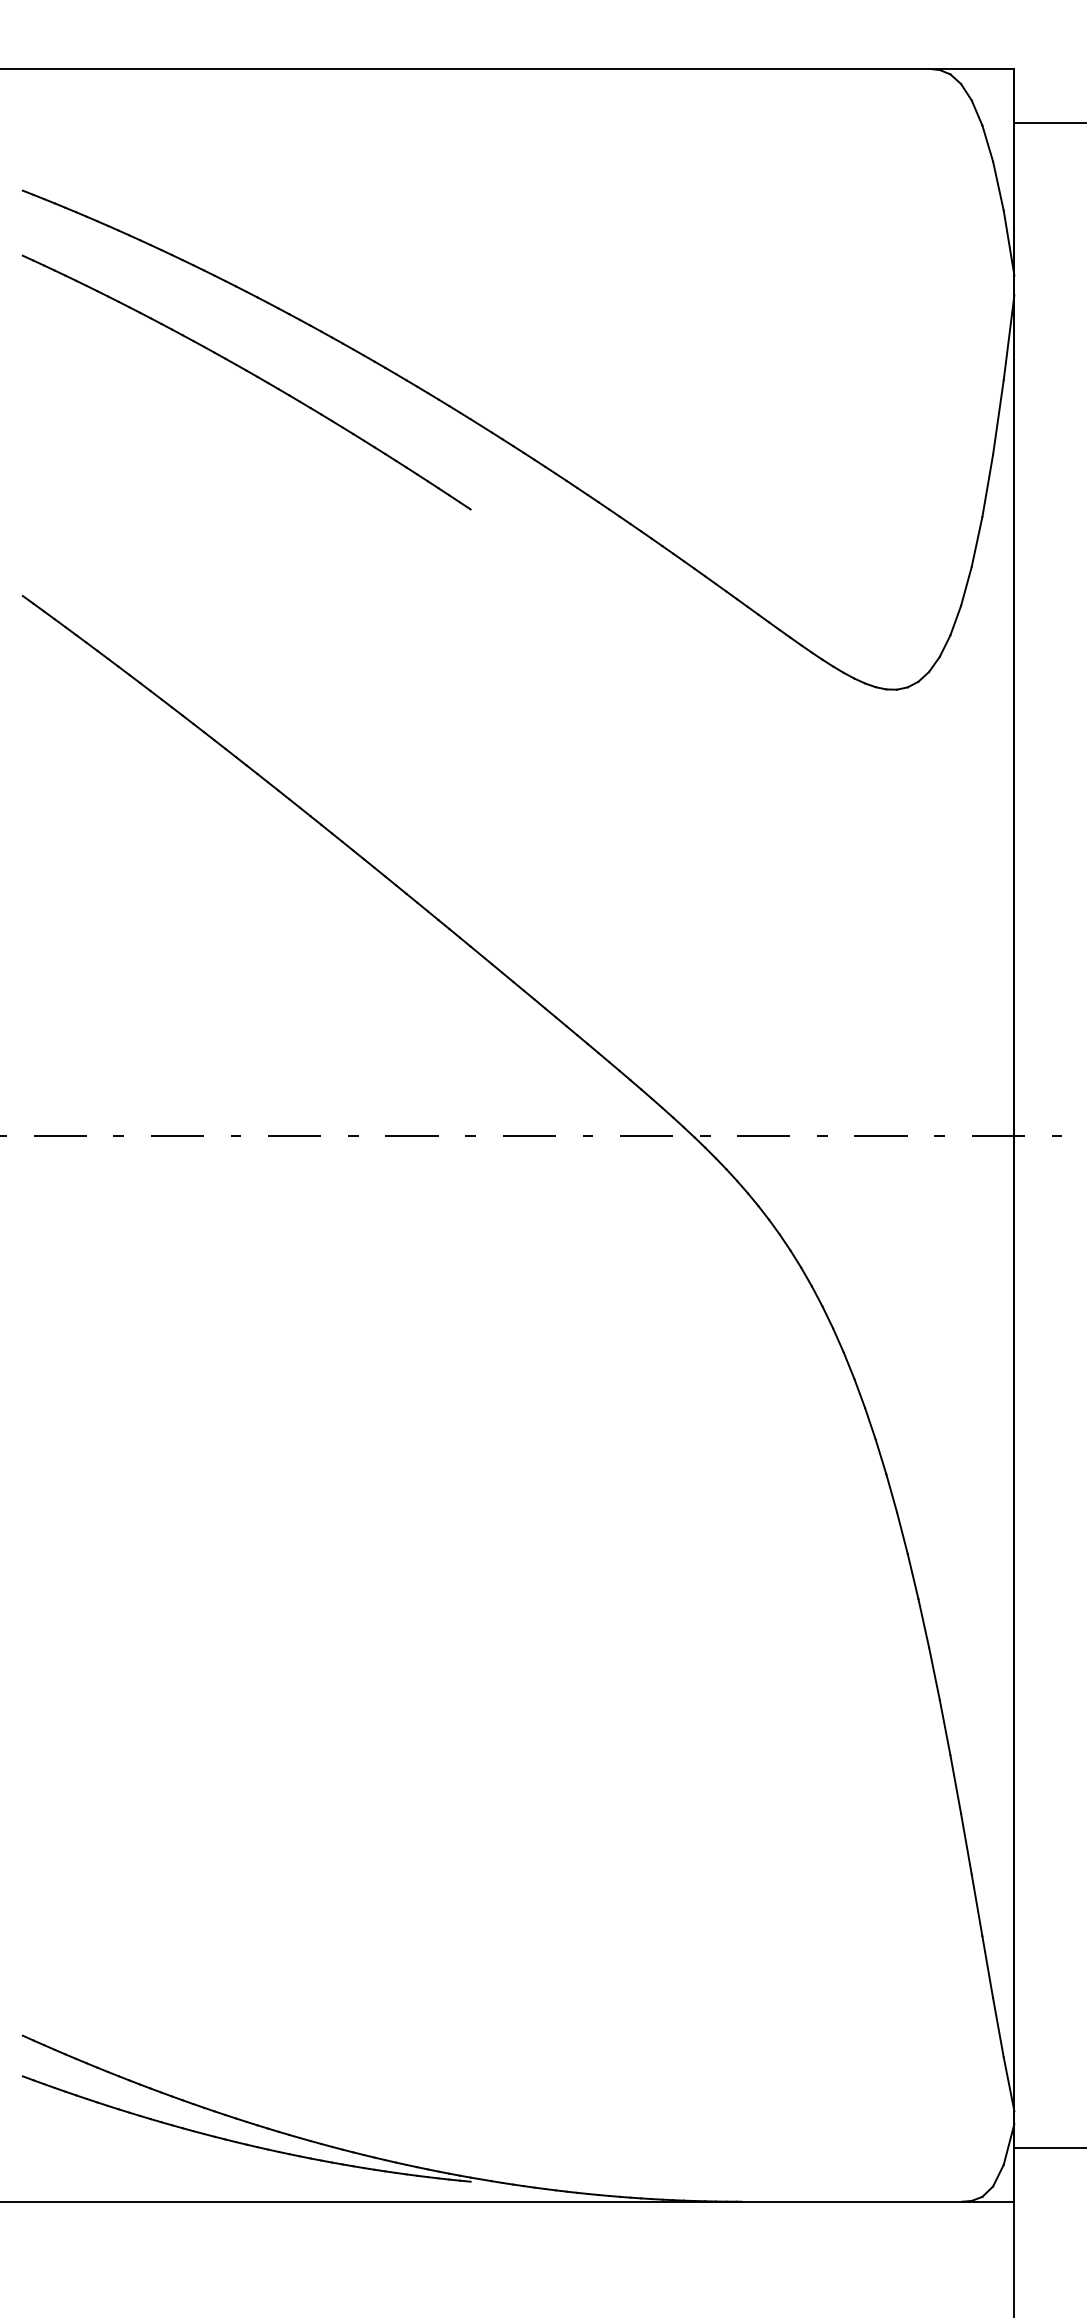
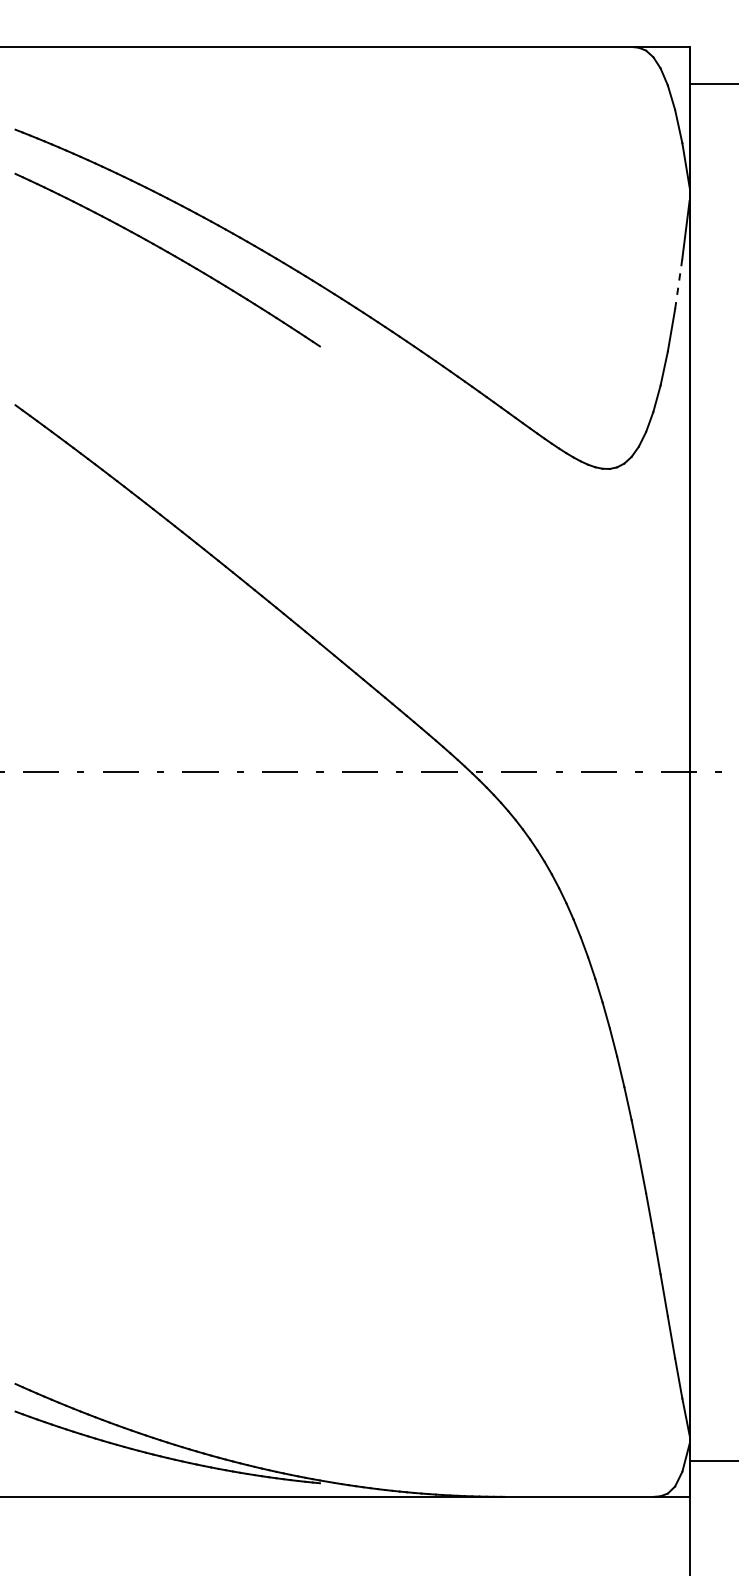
line: (998, 416) -> (678, 283), solid -> dashed

